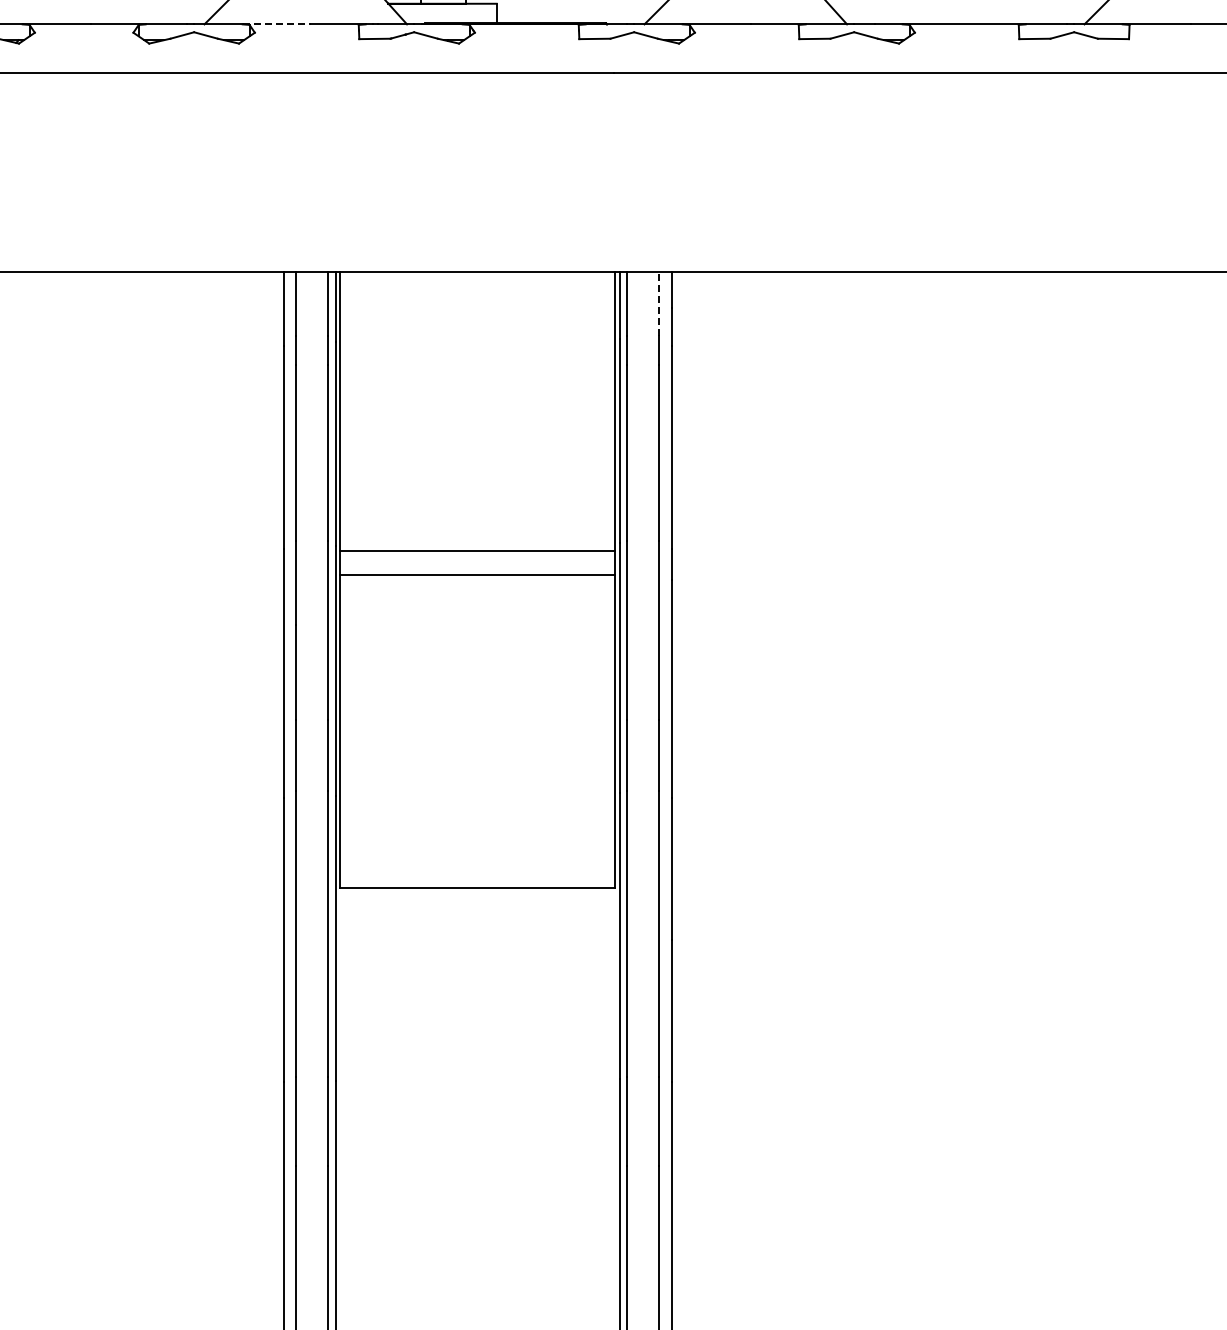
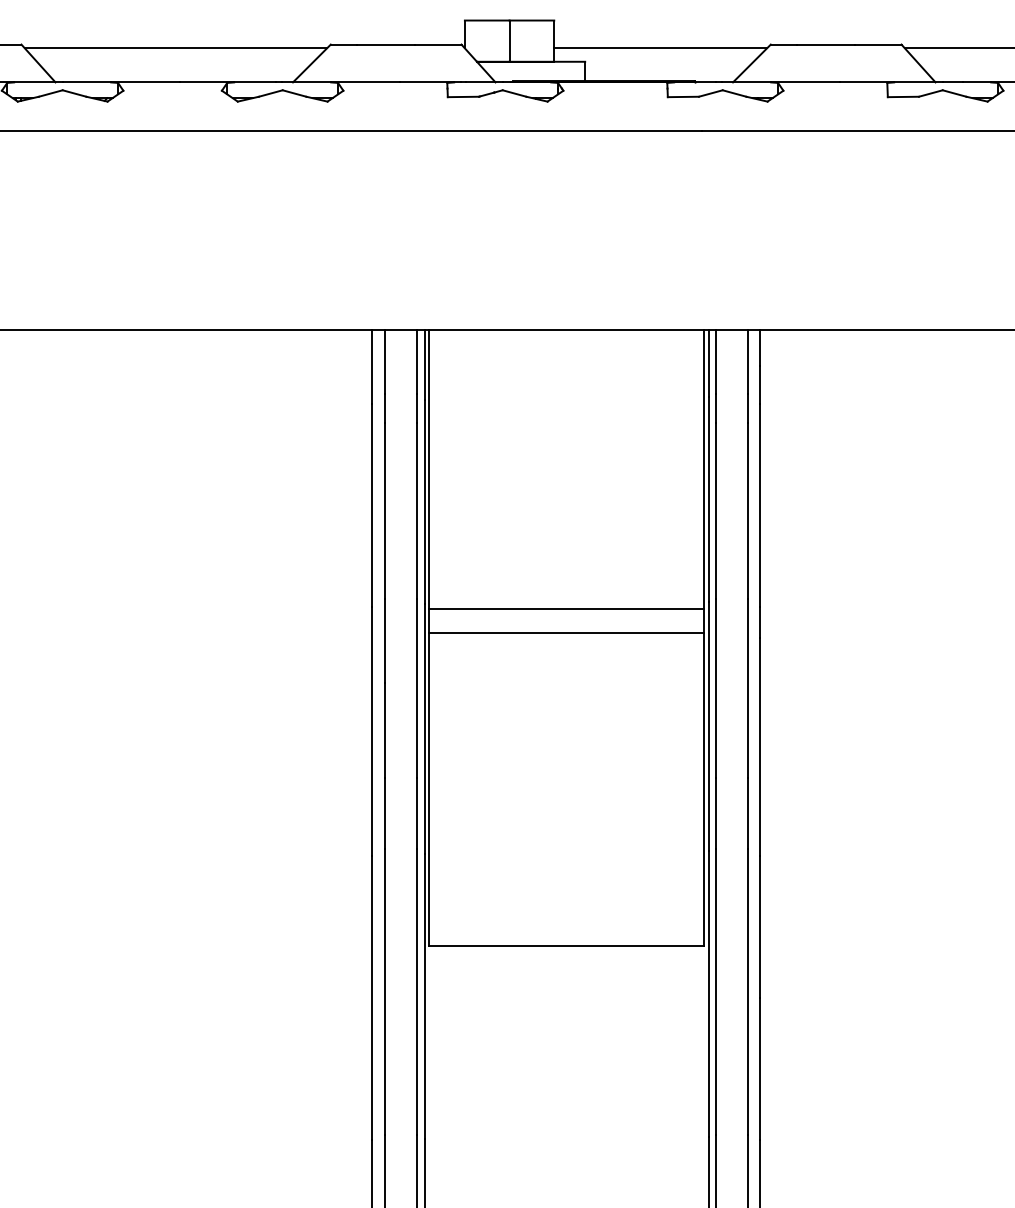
line: (277, 24) -> (366, 82), dashed -> solid
line: (659, 303) -> (748, 361), dashed -> solid

